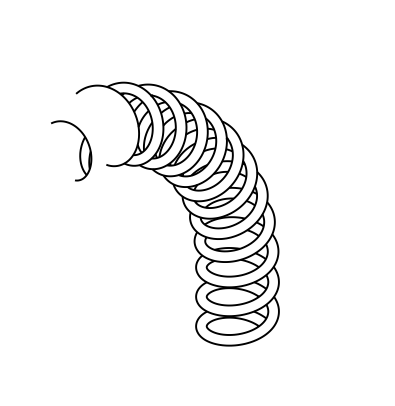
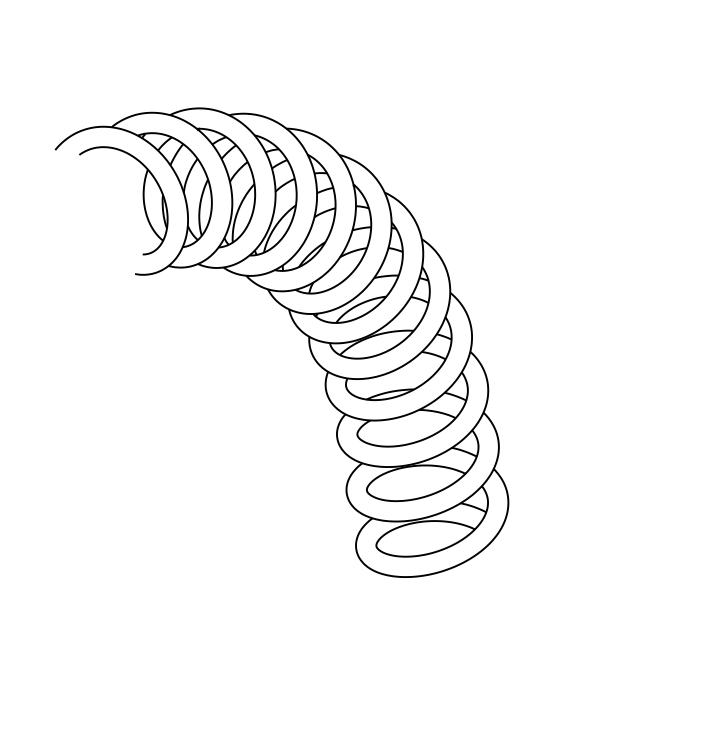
part: (79, 150) -> (141, 196), moved

